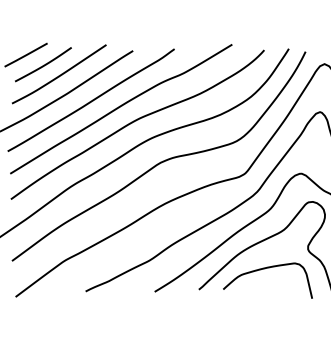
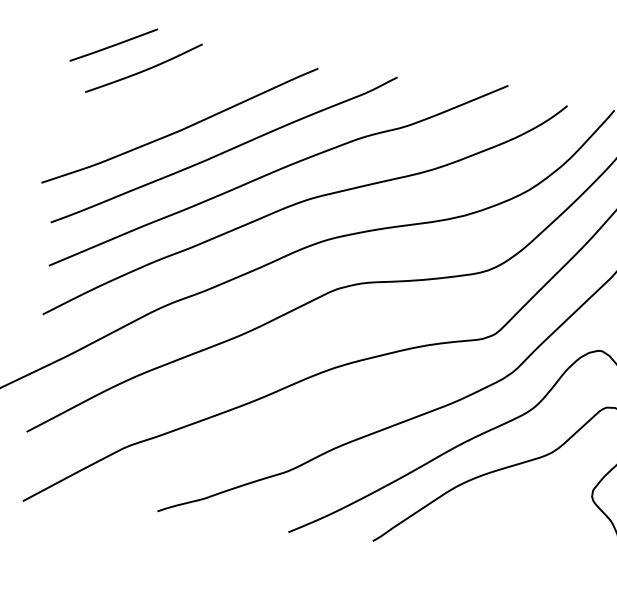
curve: (60, 74) -> (173, 92), removed
curve: (265, 269) -> (505, 522), removed

